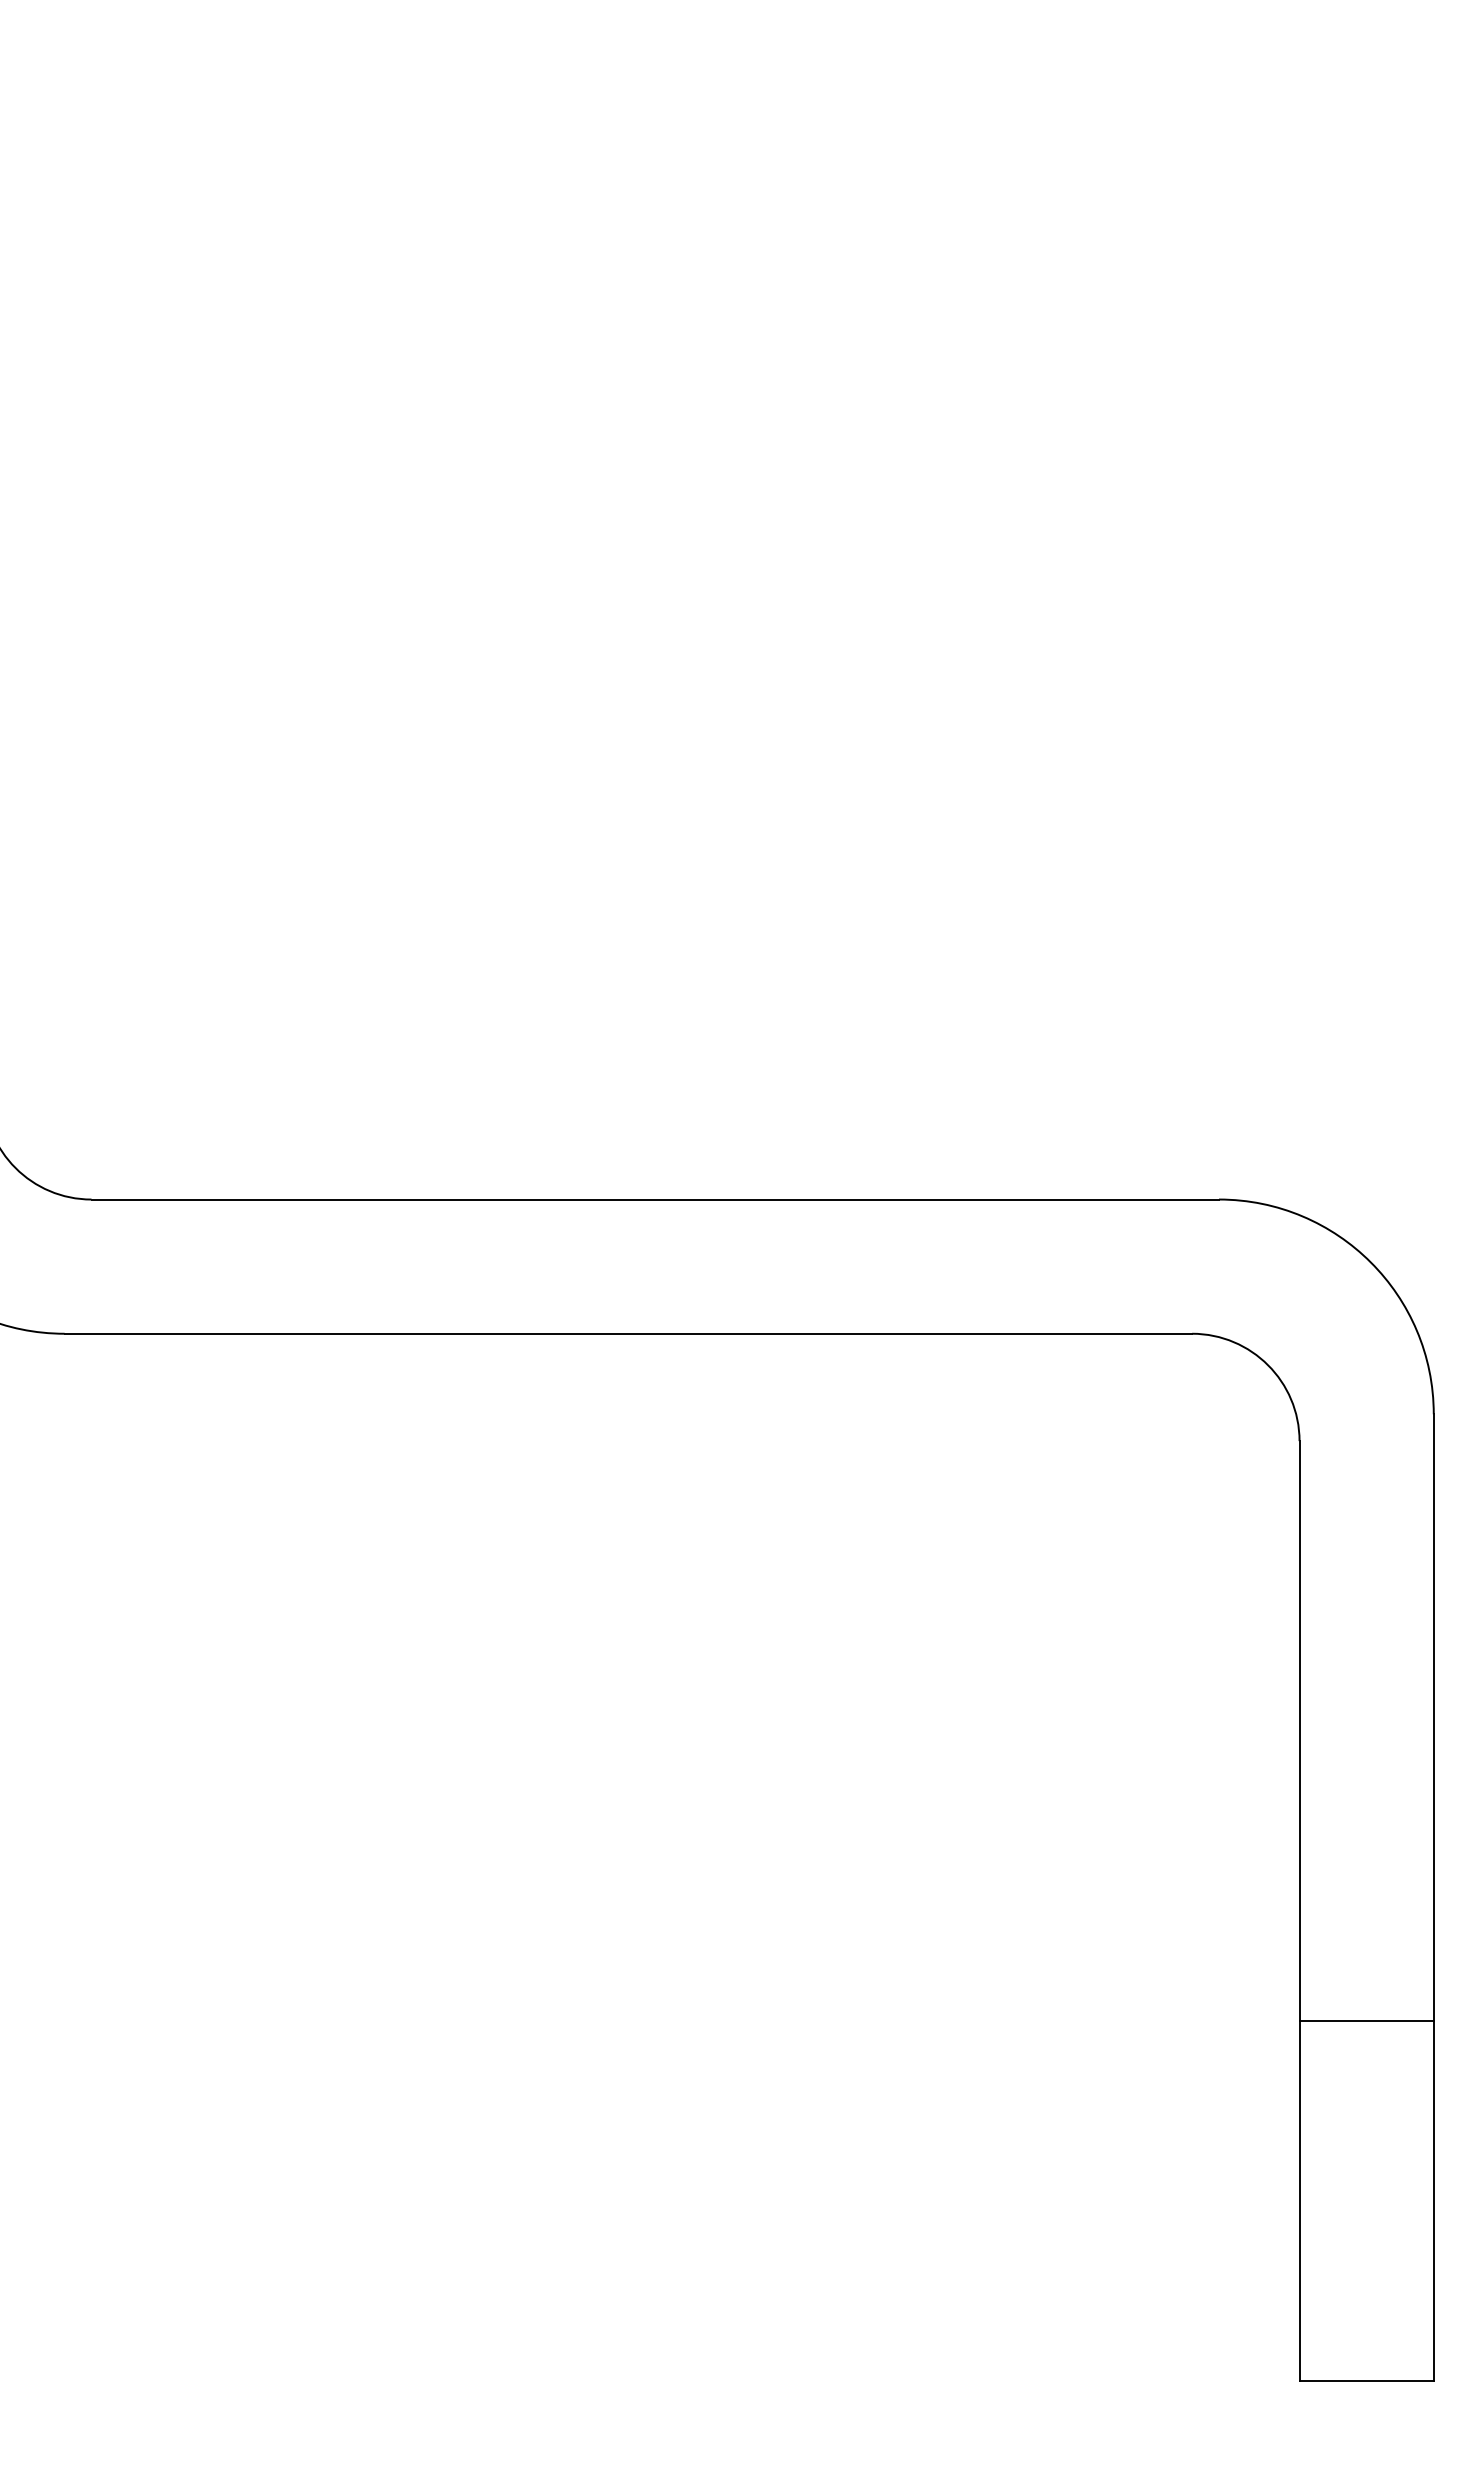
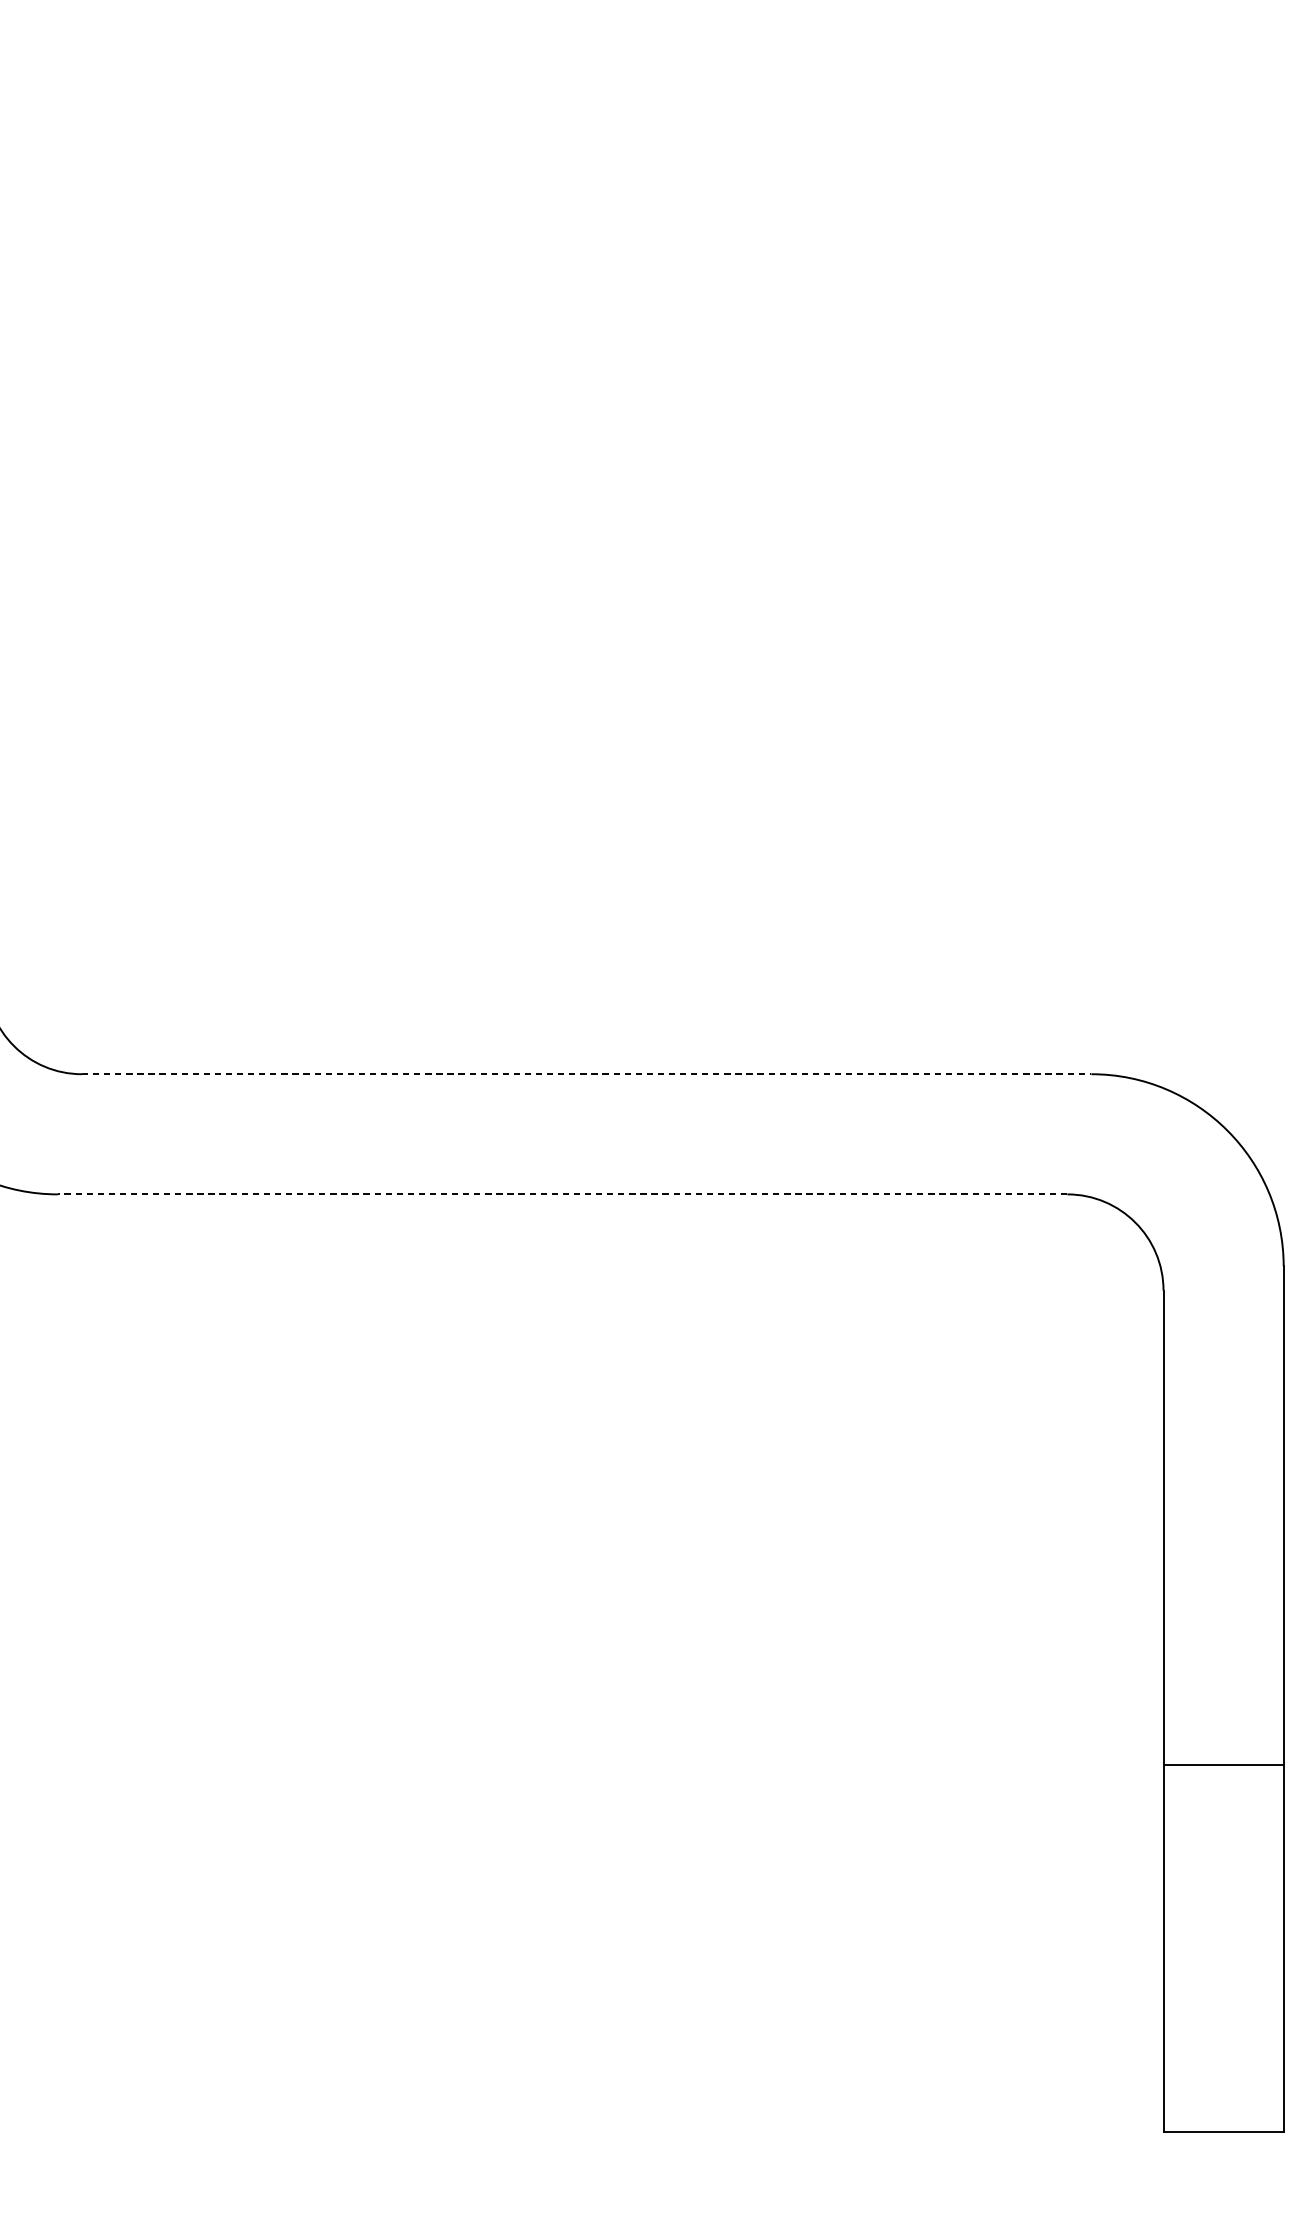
line: (655, 1199) -> (586, 1074), solid -> dashed
line: (628, 1333) -> (562, 1194), solid -> dashed
line: (1366, 2020) -> (1223, 1764), moved

